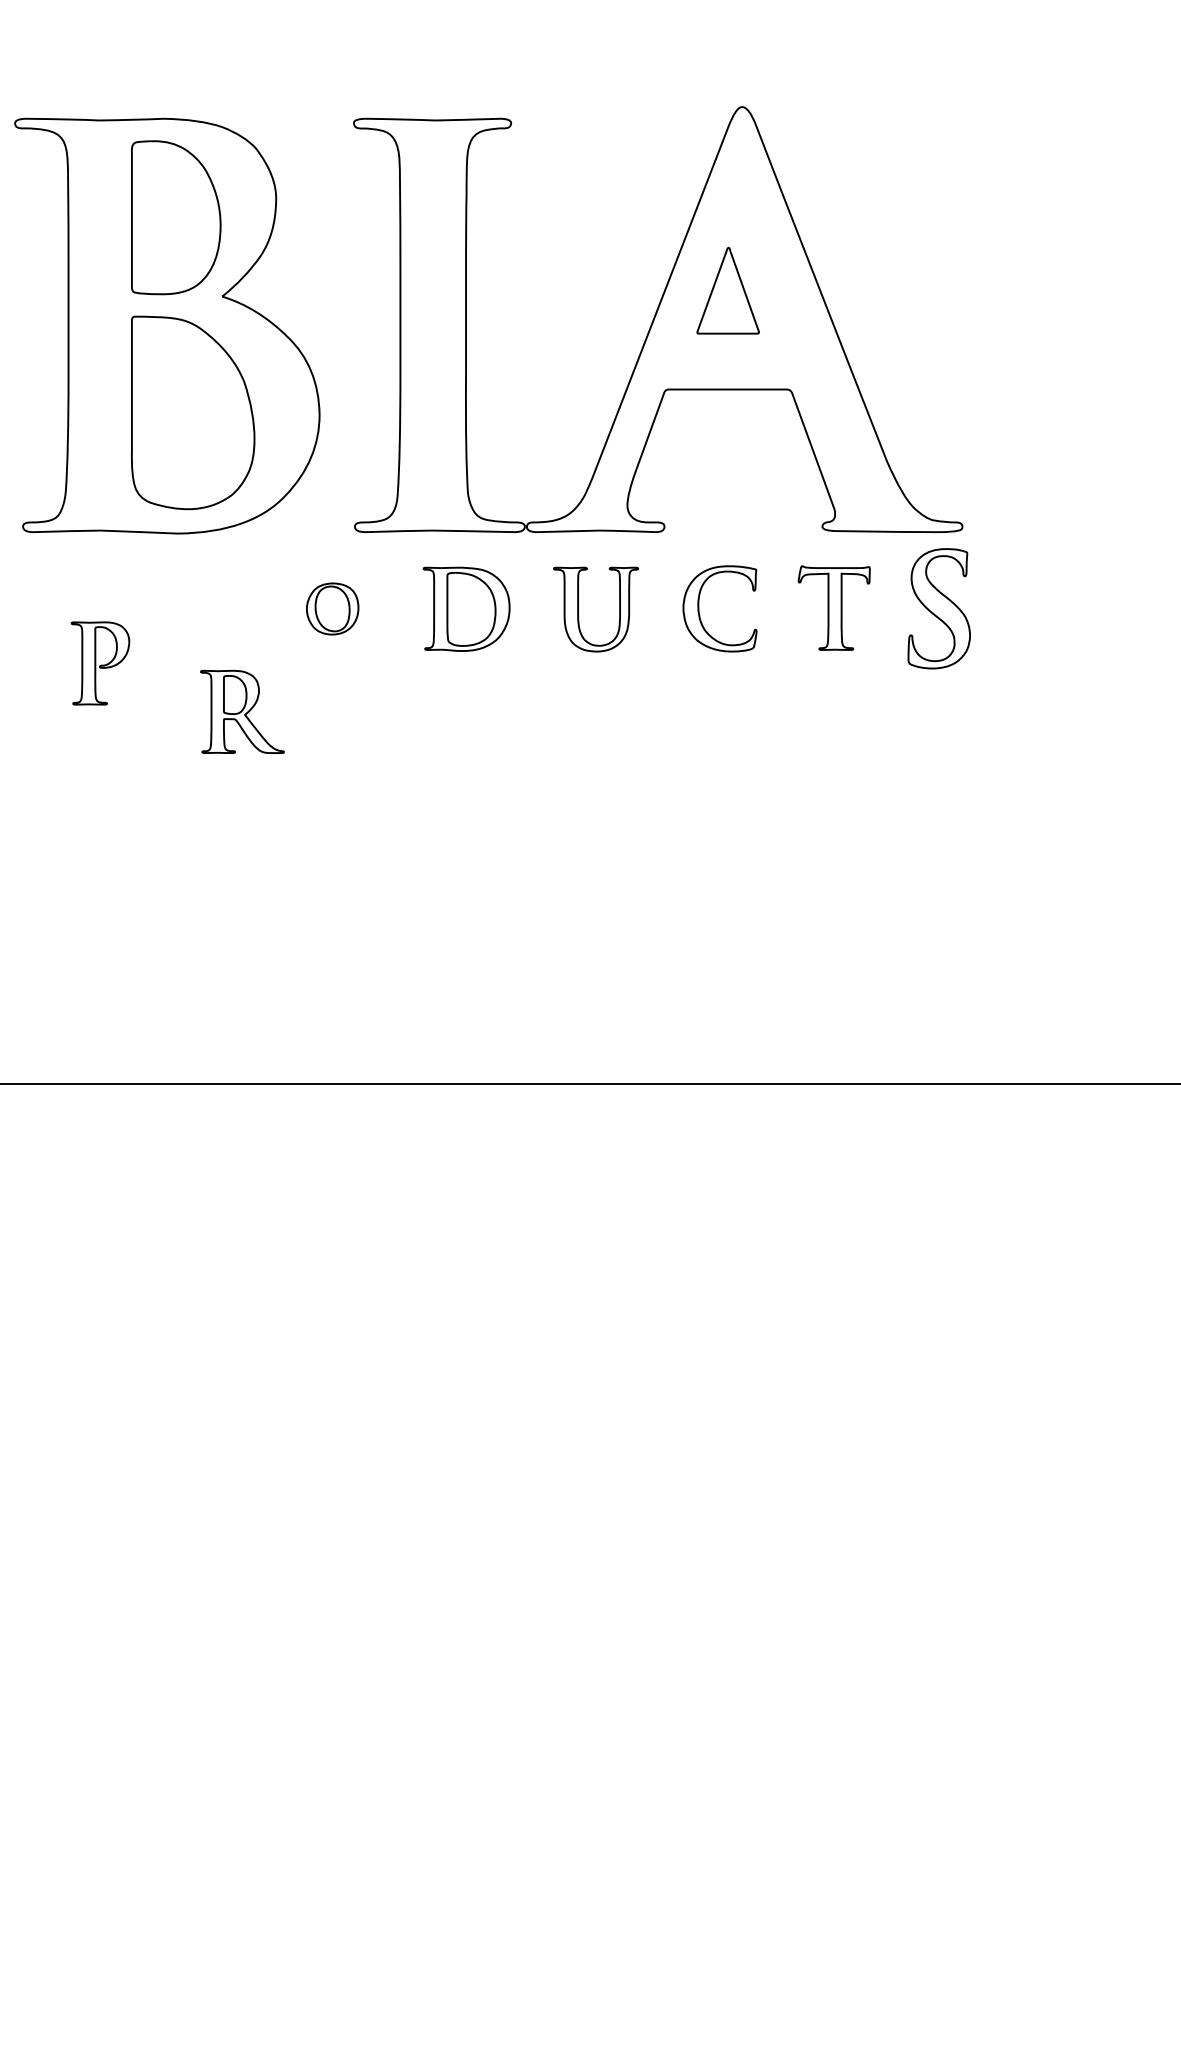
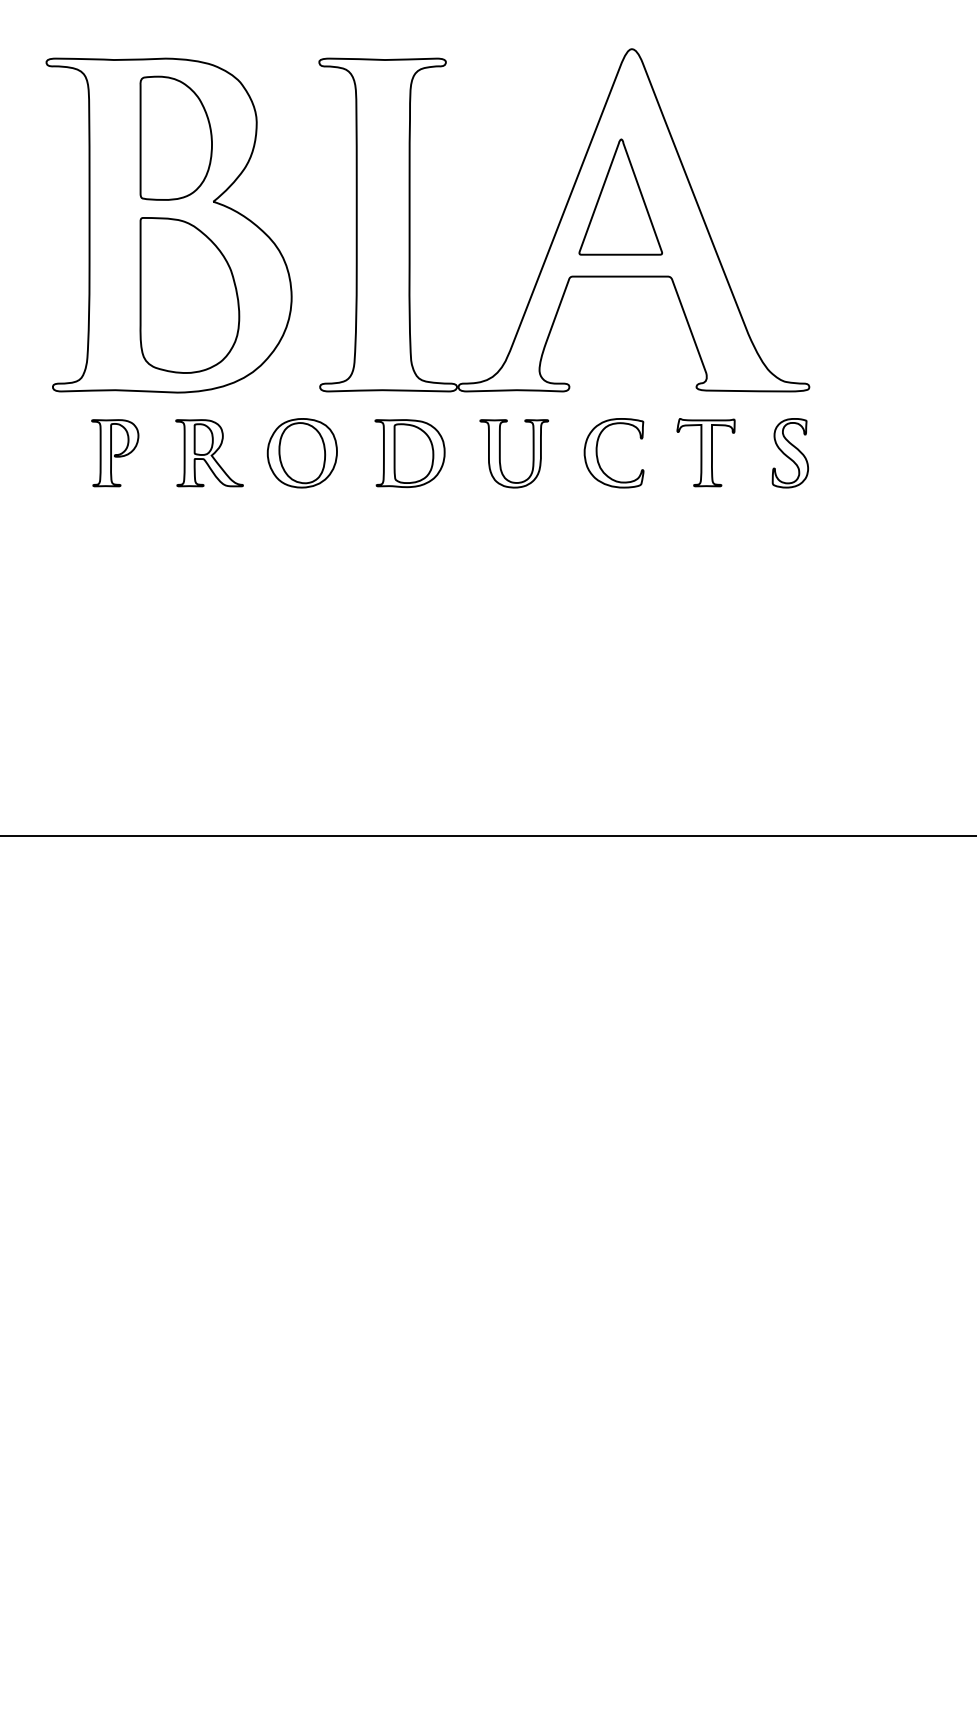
part: (727, 290) -> (620, 196), size x1.67
part: (331, 609) -> (301, 453), size x1.67
part: (937, 609) -> (789, 453), size x0.71
part: (100, 663) -> (115, 453), moved
part: (242, 712) -> (209, 453), moved

